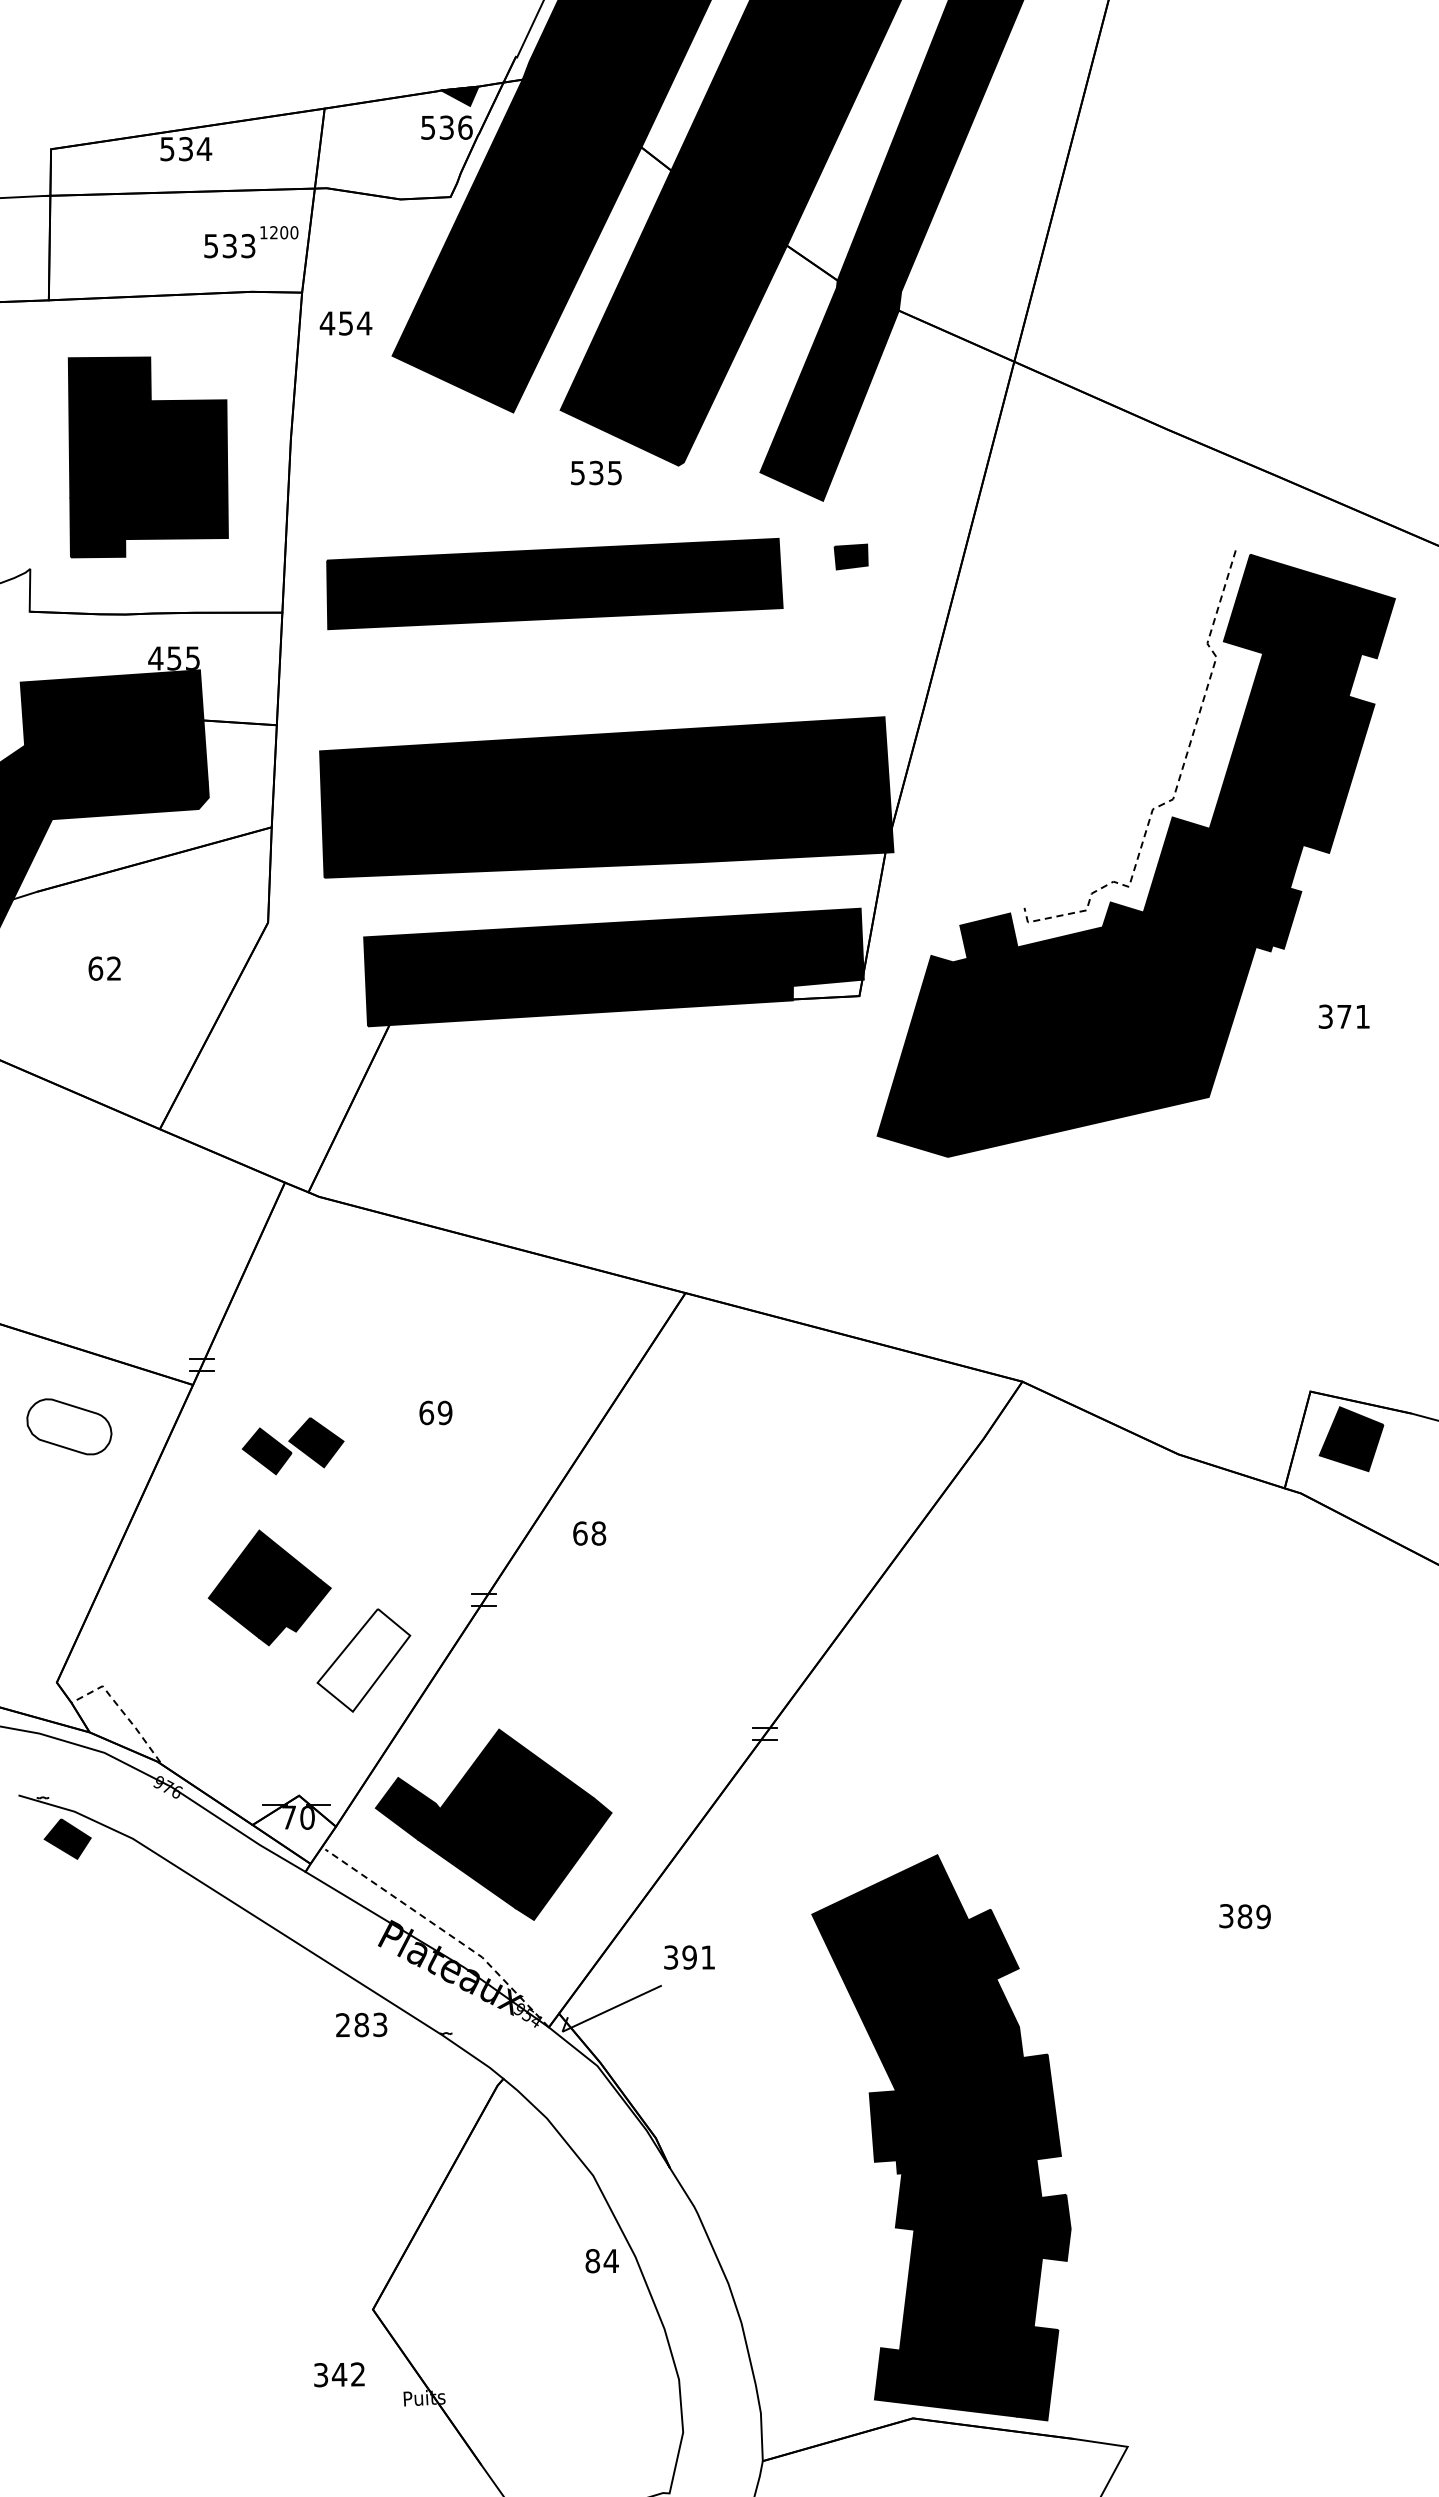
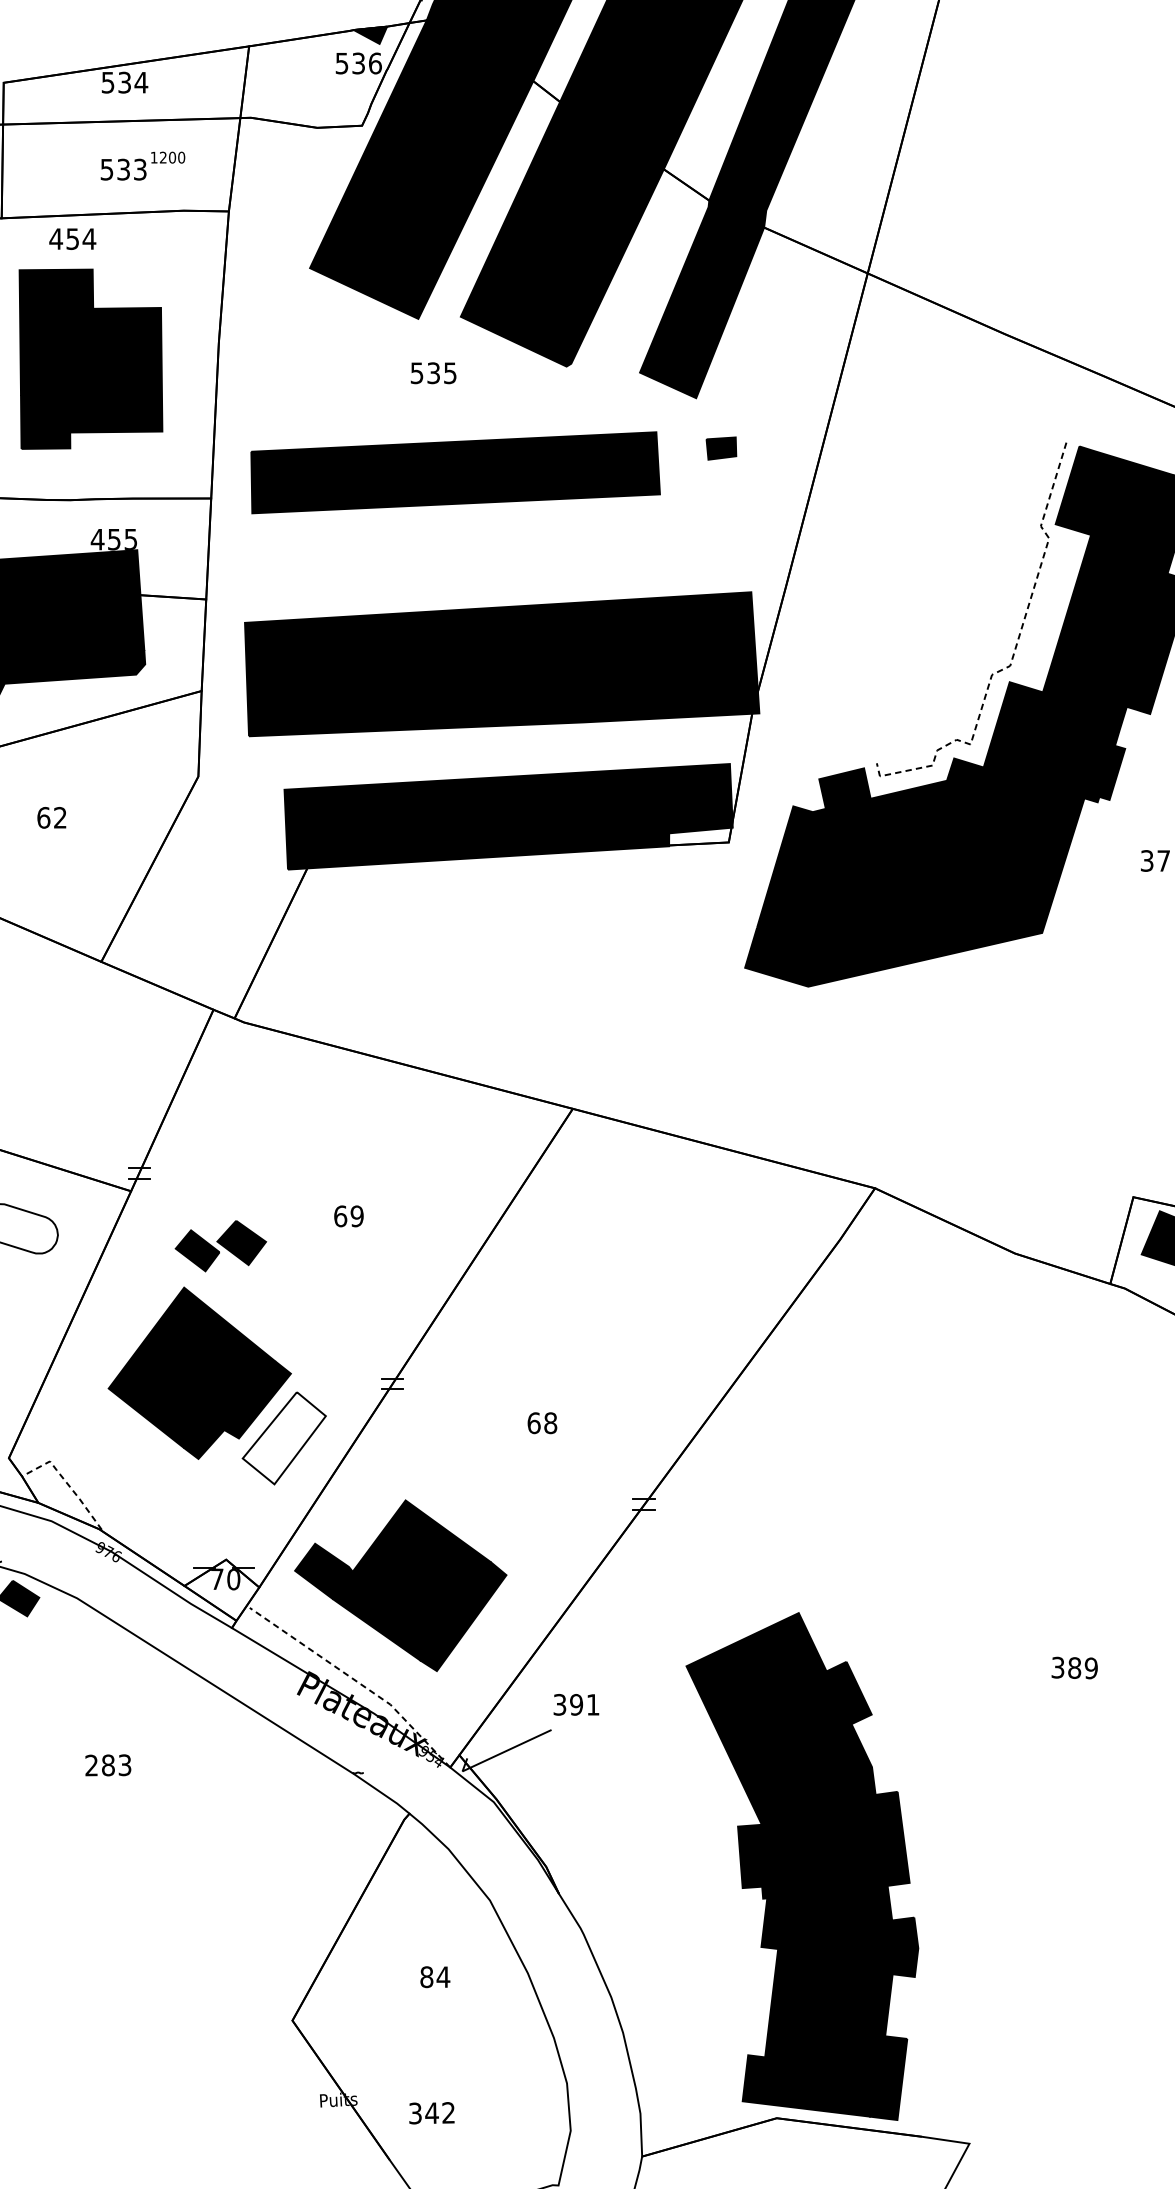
text: (251, 242) -> (143, 166), moved
text: (345, 323) -> (72, 239), moved
text: (596, 472) -> (433, 372), moved
text: (589, 1533) -> (542, 1423), moved
part: (269, 1587) -> (199, 1372), size x1.67
text: (361, 2024) -> (108, 1764), moved
text: (601, 2261) -> (434, 1977), moved
text: (339, 2374) -> (431, 2112), moved

